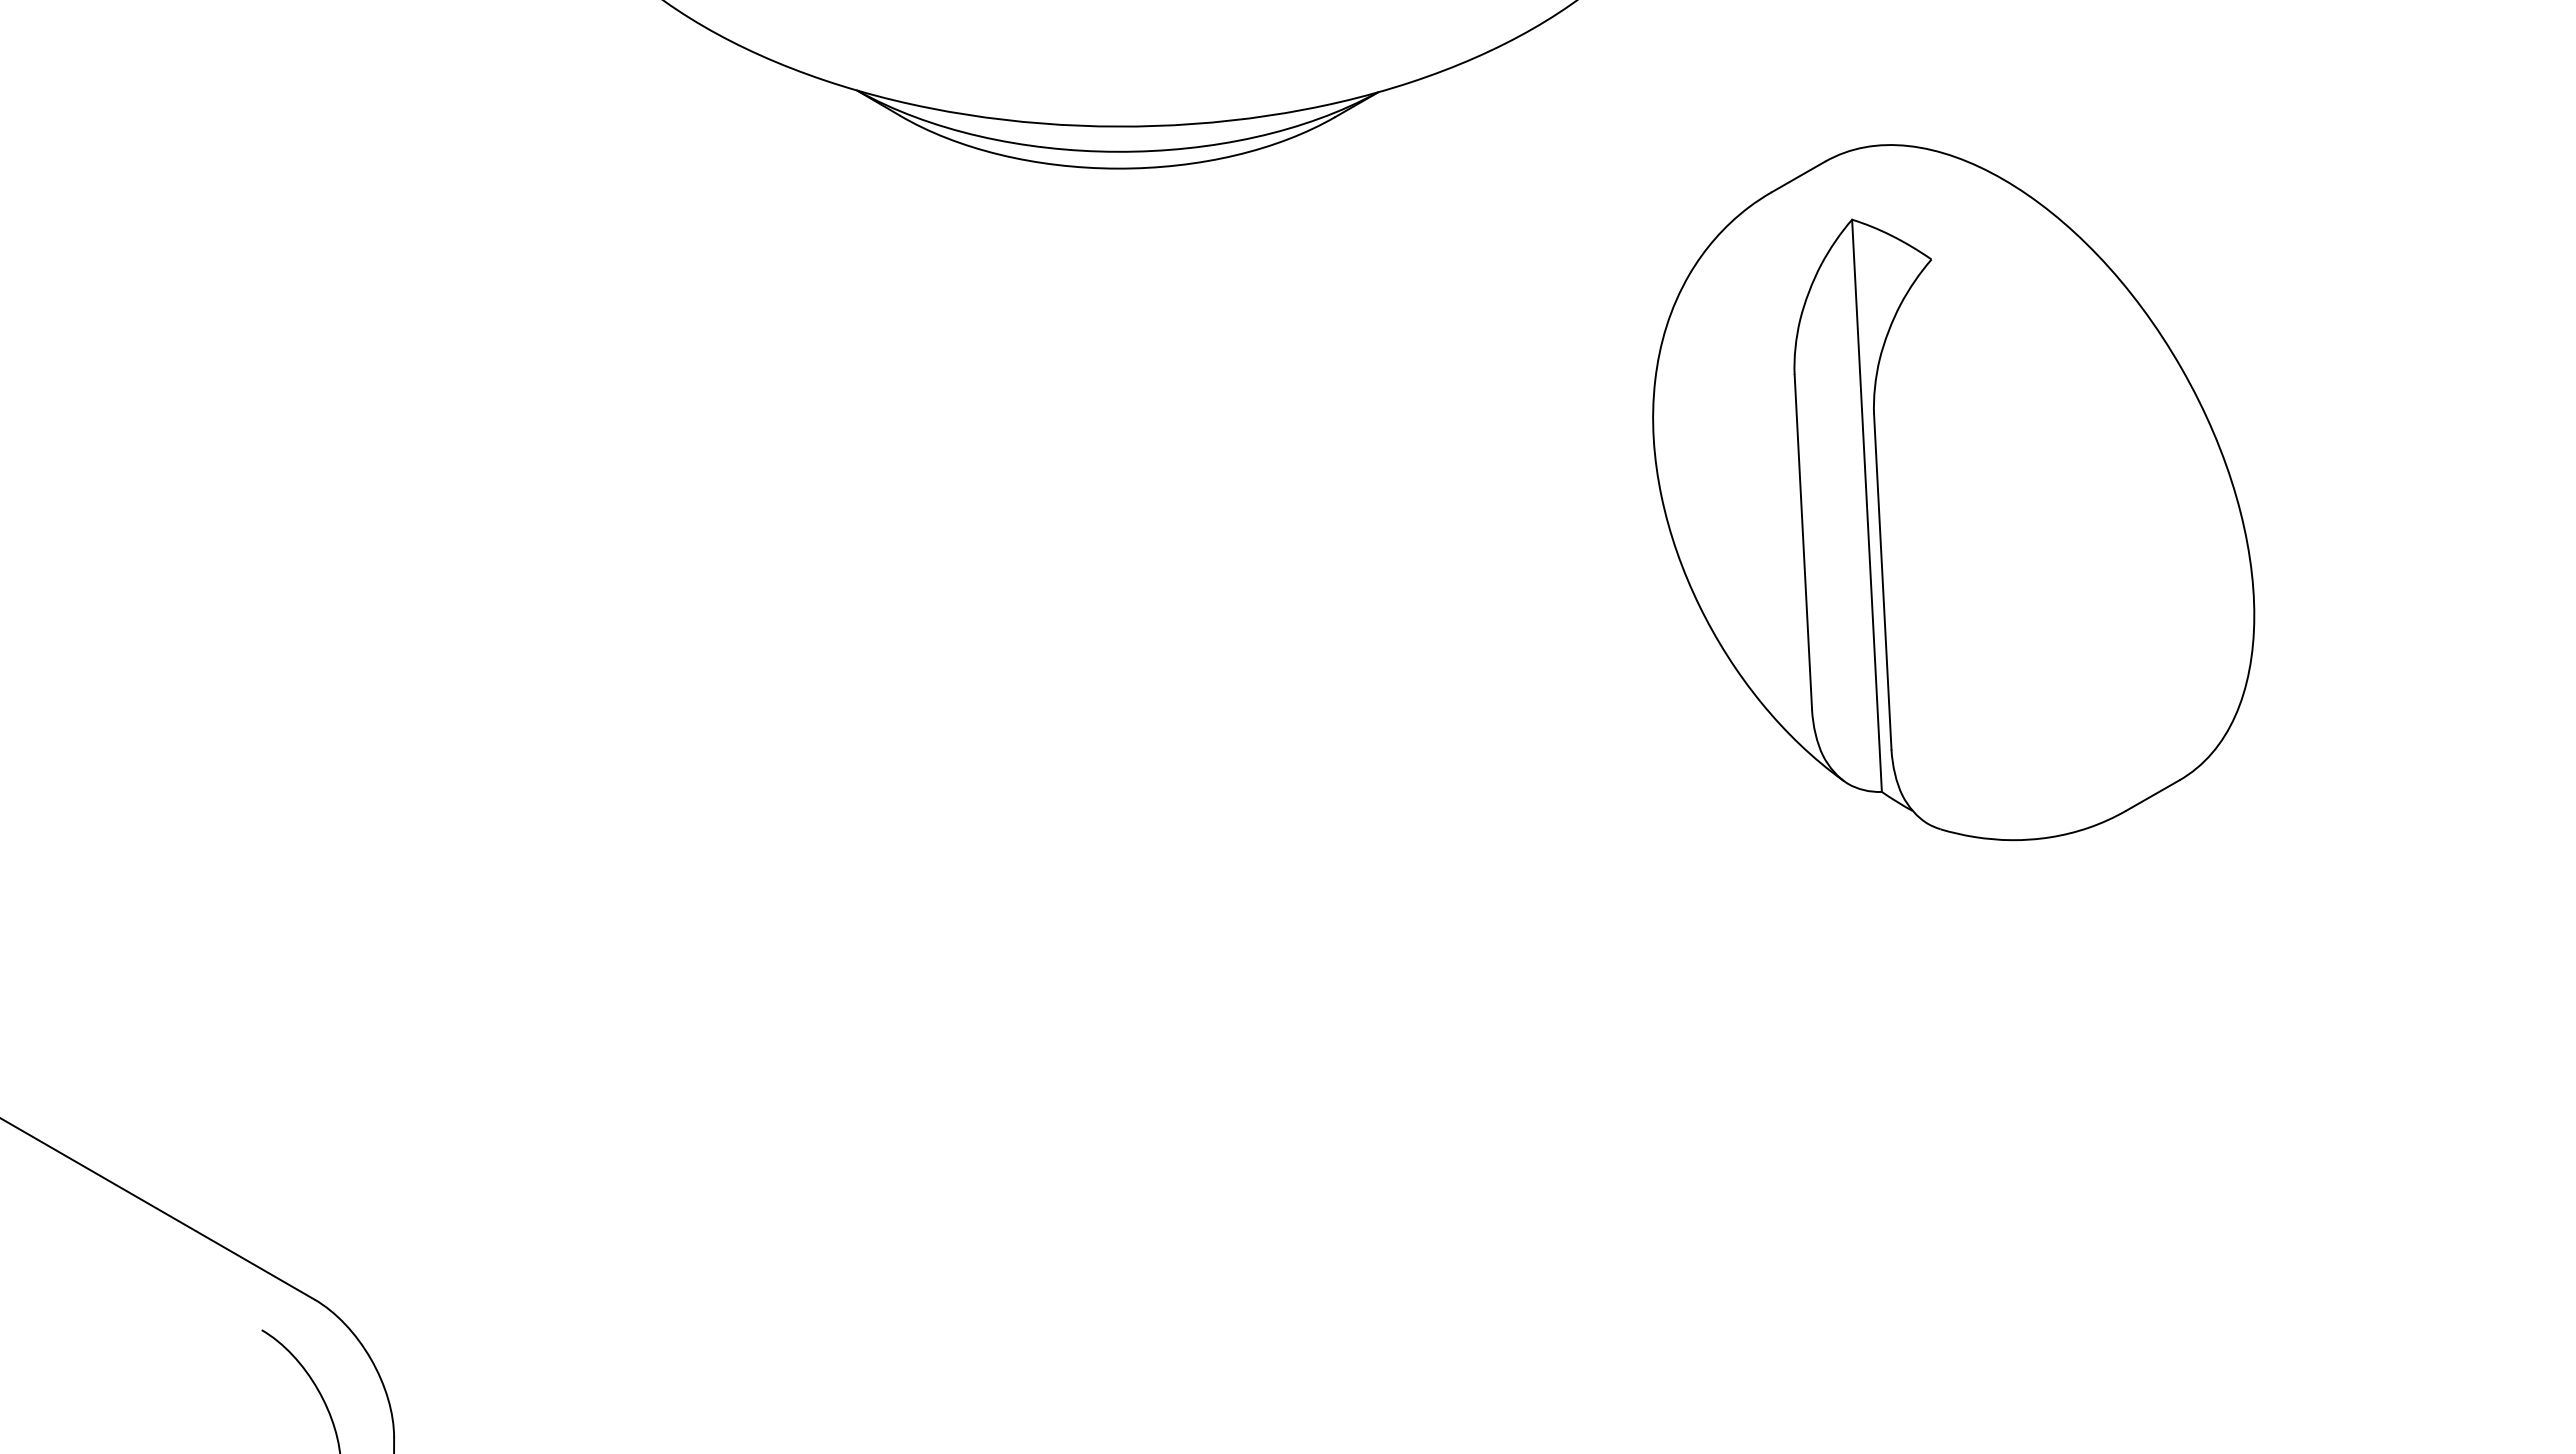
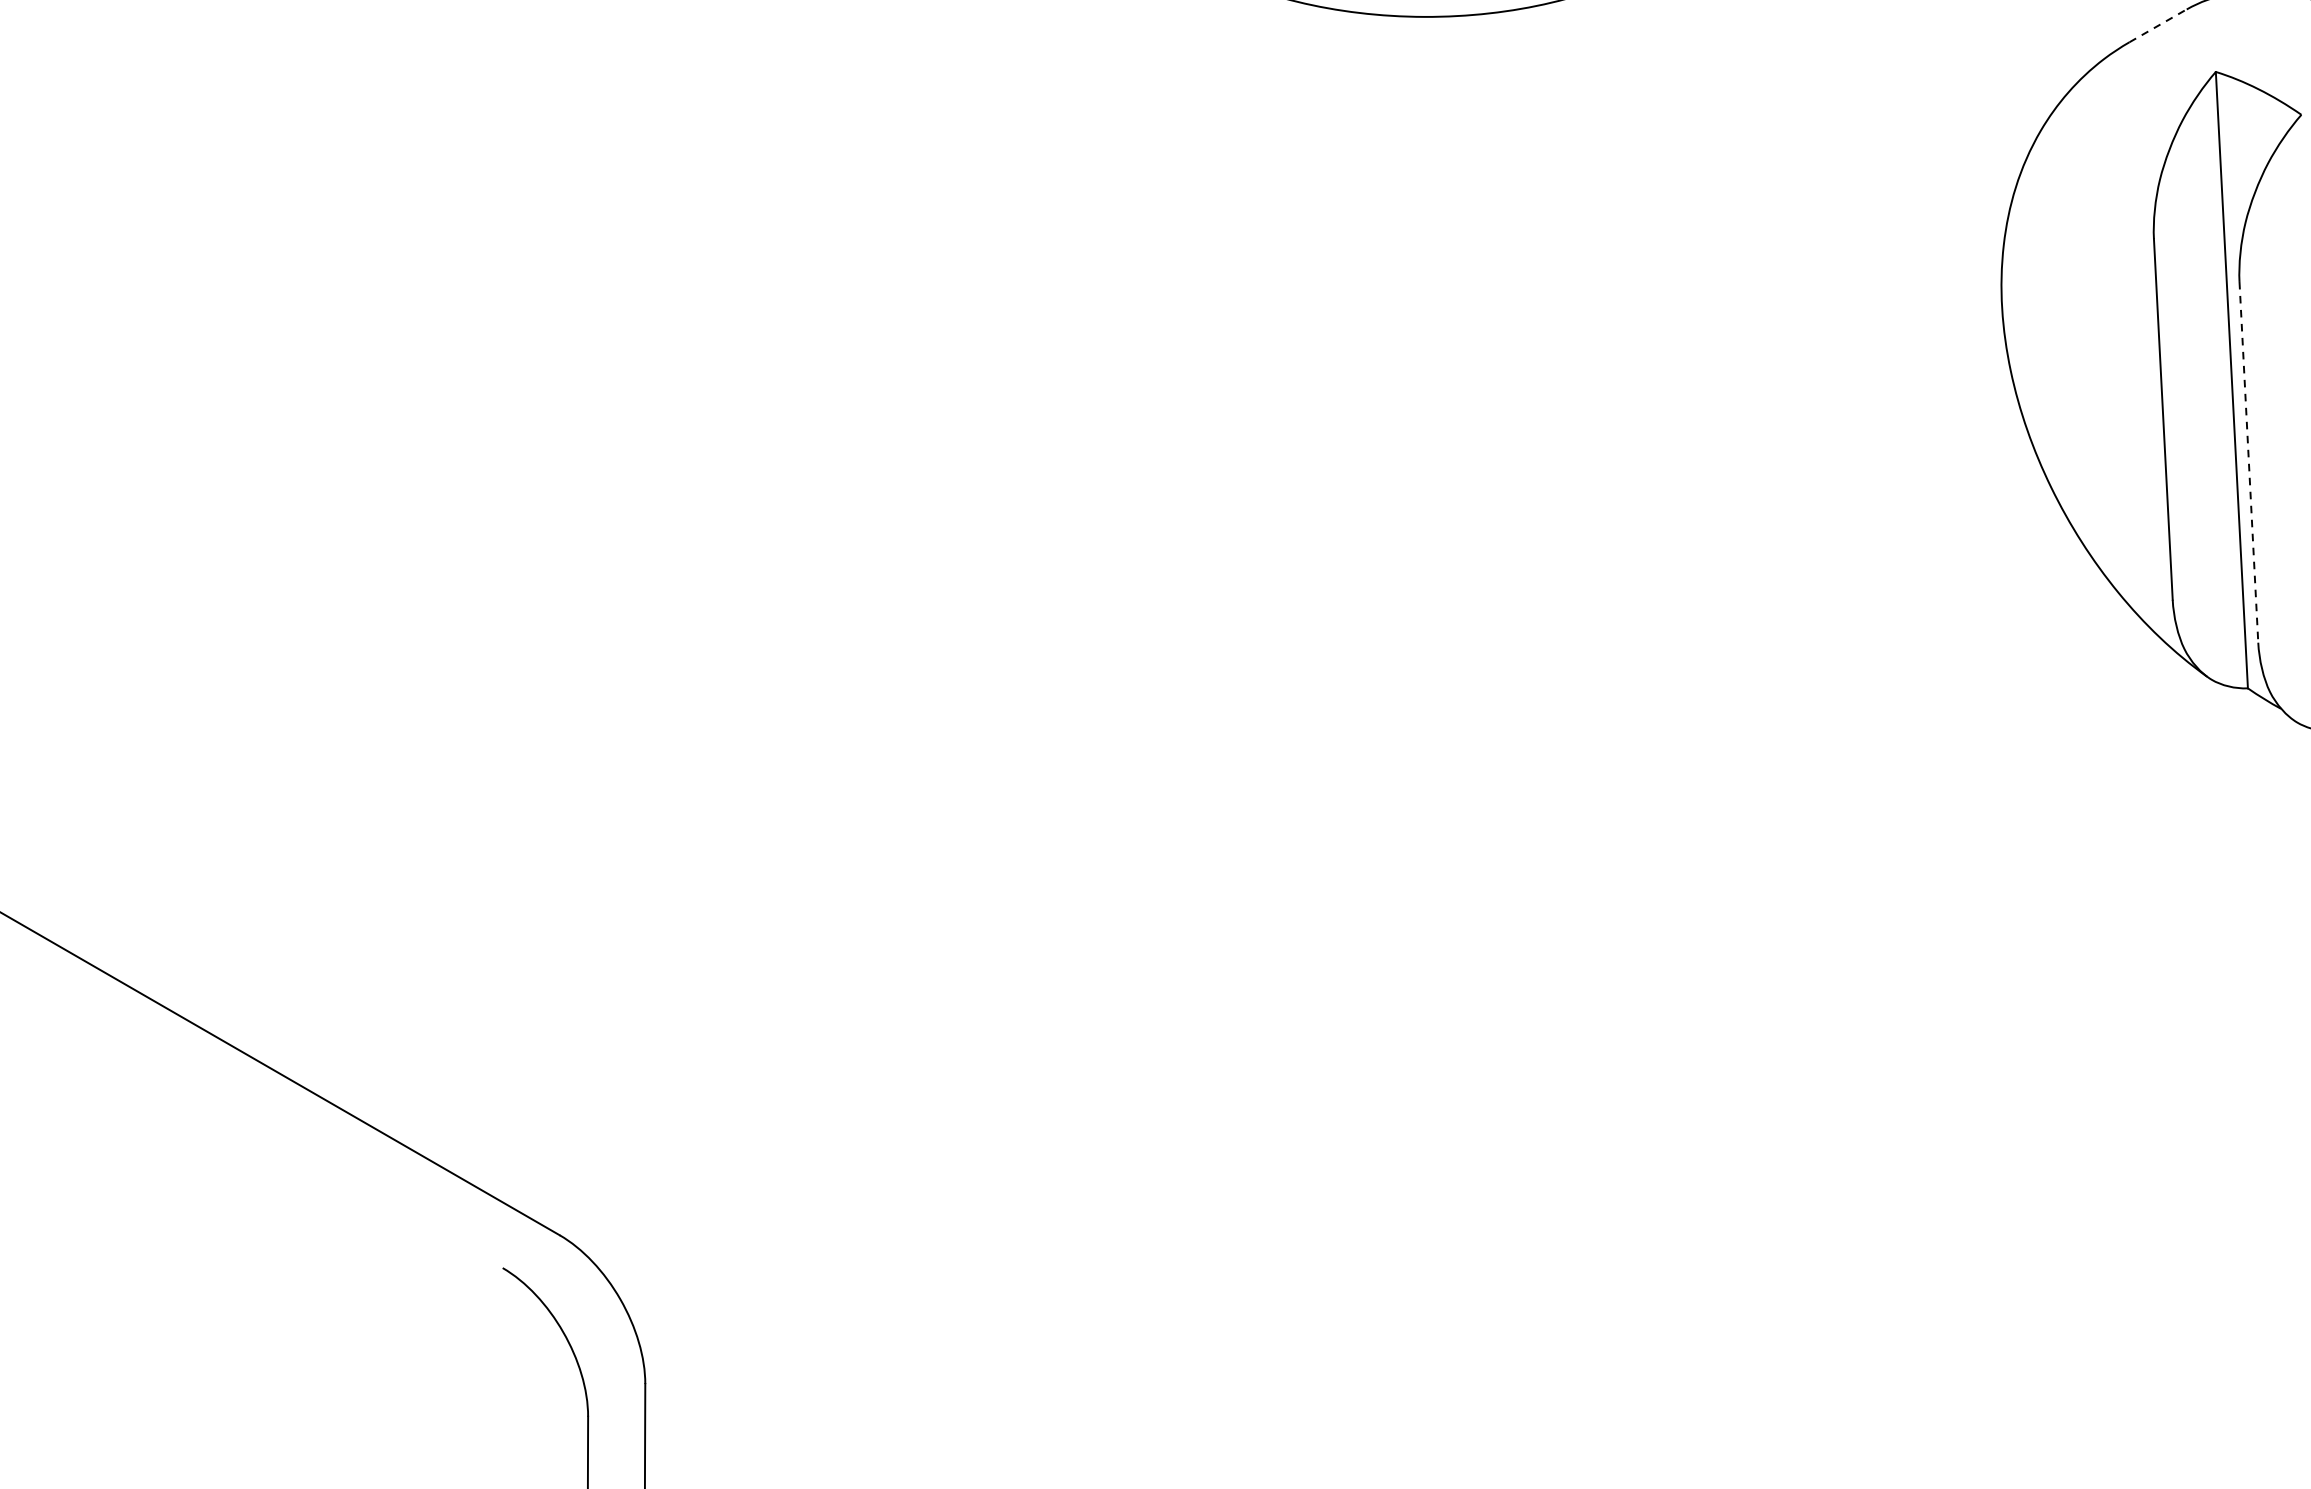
line: (1798, 176) -> (2158, 25), solid -> dashed
line: (1882, 582) -> (2248, 462), solid -> dashed

